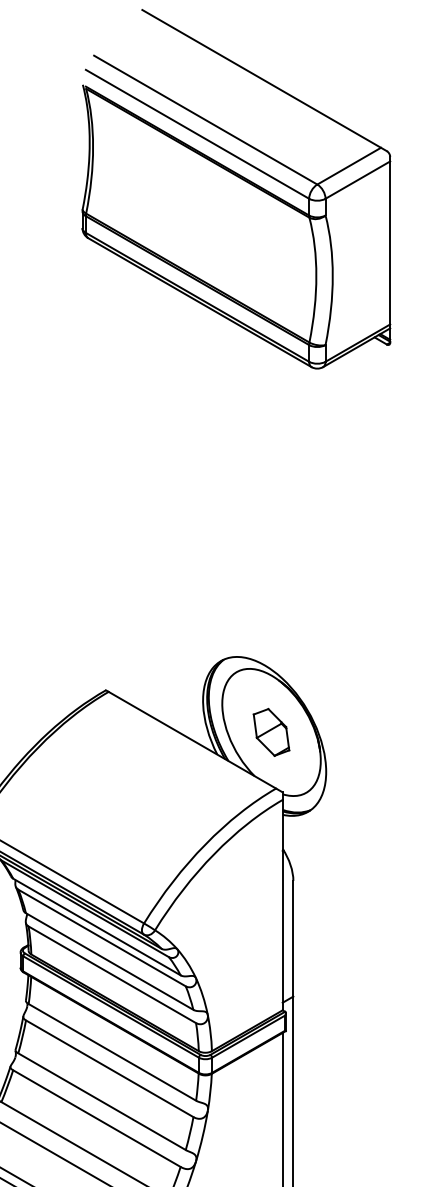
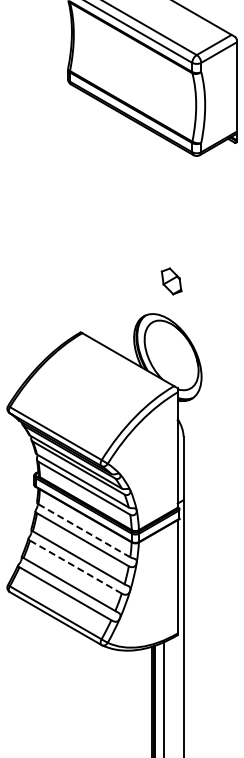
part: (271, 732) -> (171, 281), moved
line: (112, 1051) -> (84, 530), solid -> dashed
line: (96, 1119) -> (75, 567), solid -> dashed

